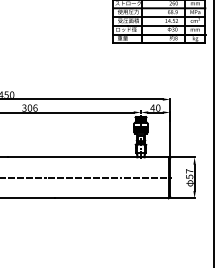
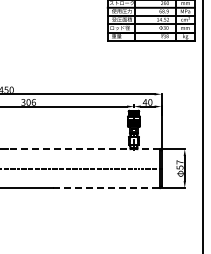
line: (87, 157) -> (83, 149), solid -> dashed
line: (112, 198) -> (106, 188), solid -> dashed

